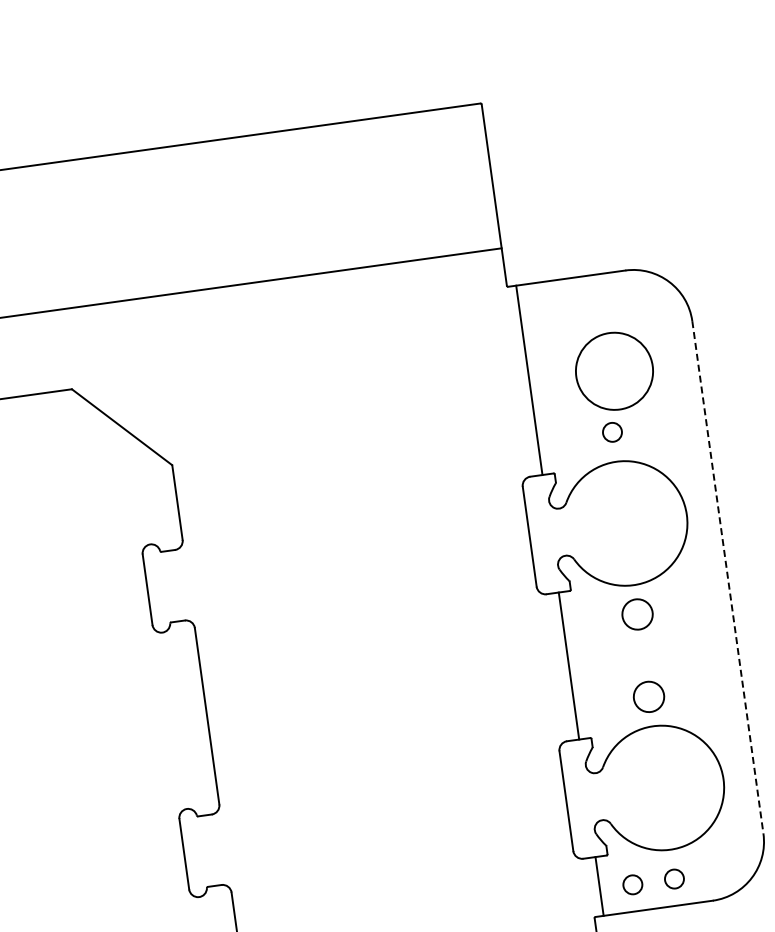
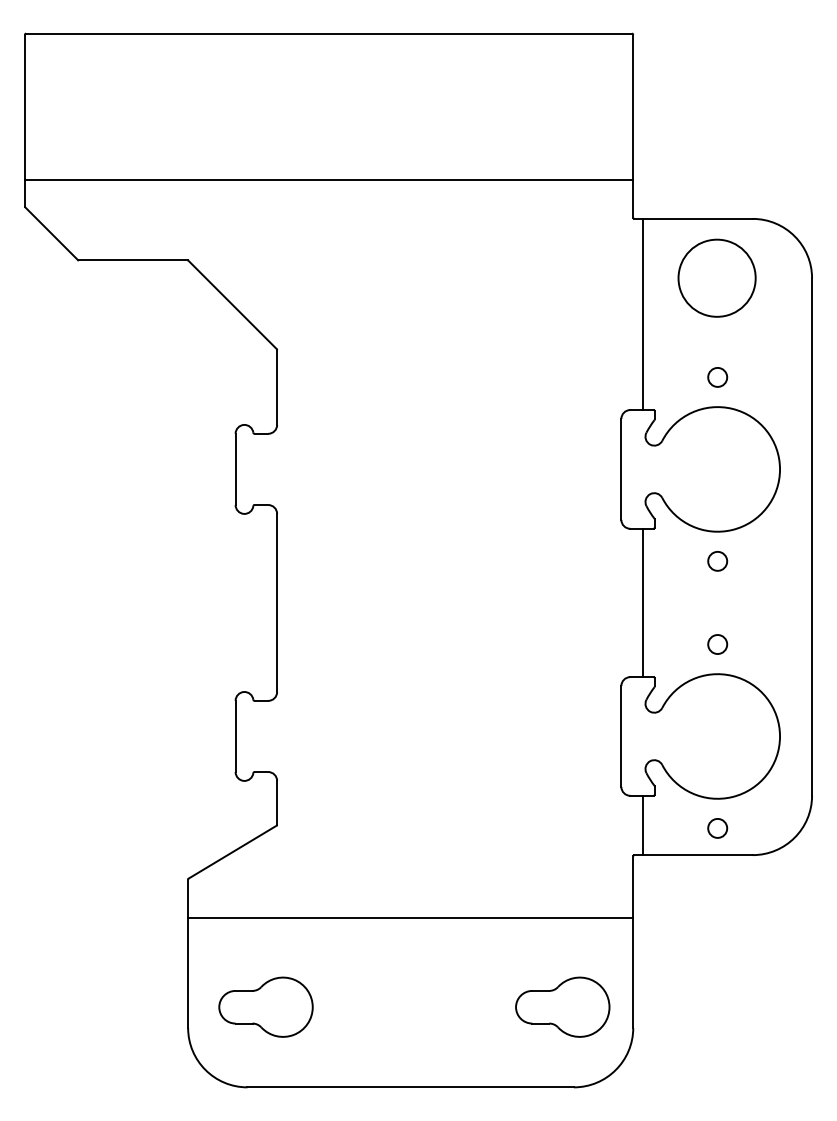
circle: (613, 370) -> (716, 277), moved
line: (728, 577) -> (812, 537), dashed -> solid
circle: (637, 614) -> (717, 561), size x0.62
circle: (648, 696) -> (717, 644), size x0.62
circle: (632, 884) -> (675, 828), removed

